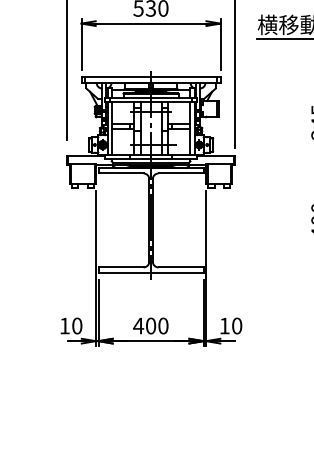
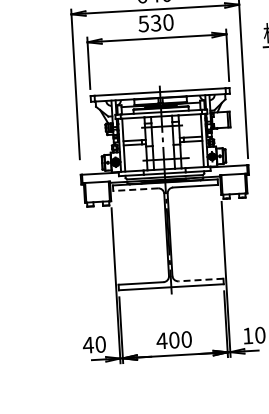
line: (121, 173) -> (136, 189), solid -> dashed
line: (181, 267) -> (201, 280), solid -> dashed
text: (64, 325) -> (87, 344), 10 -> 40

